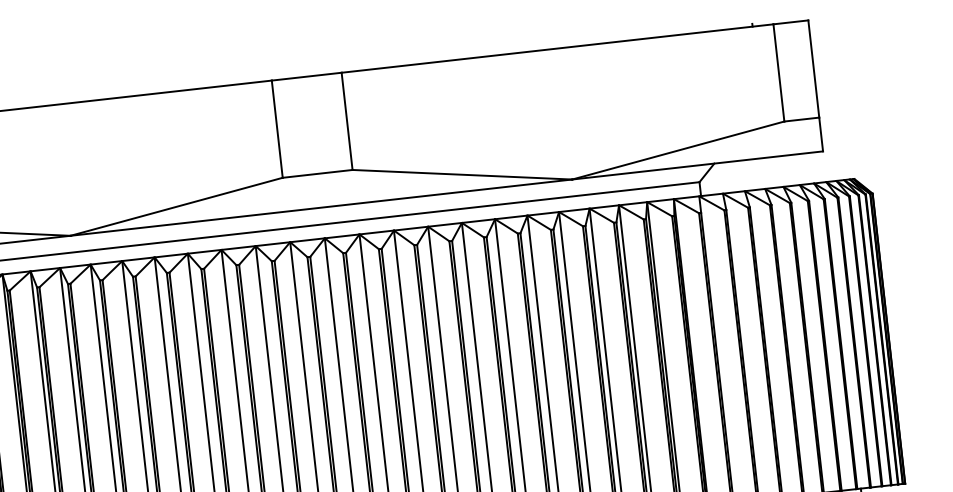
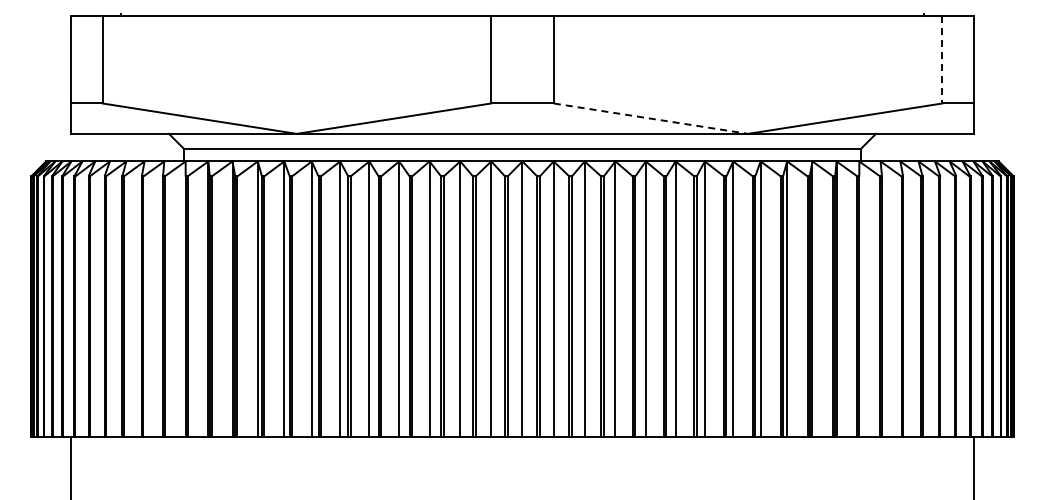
line: (779, 72) -> (942, 59), solid -> dashed
line: (462, 174) -> (651, 118), solid -> dashed

